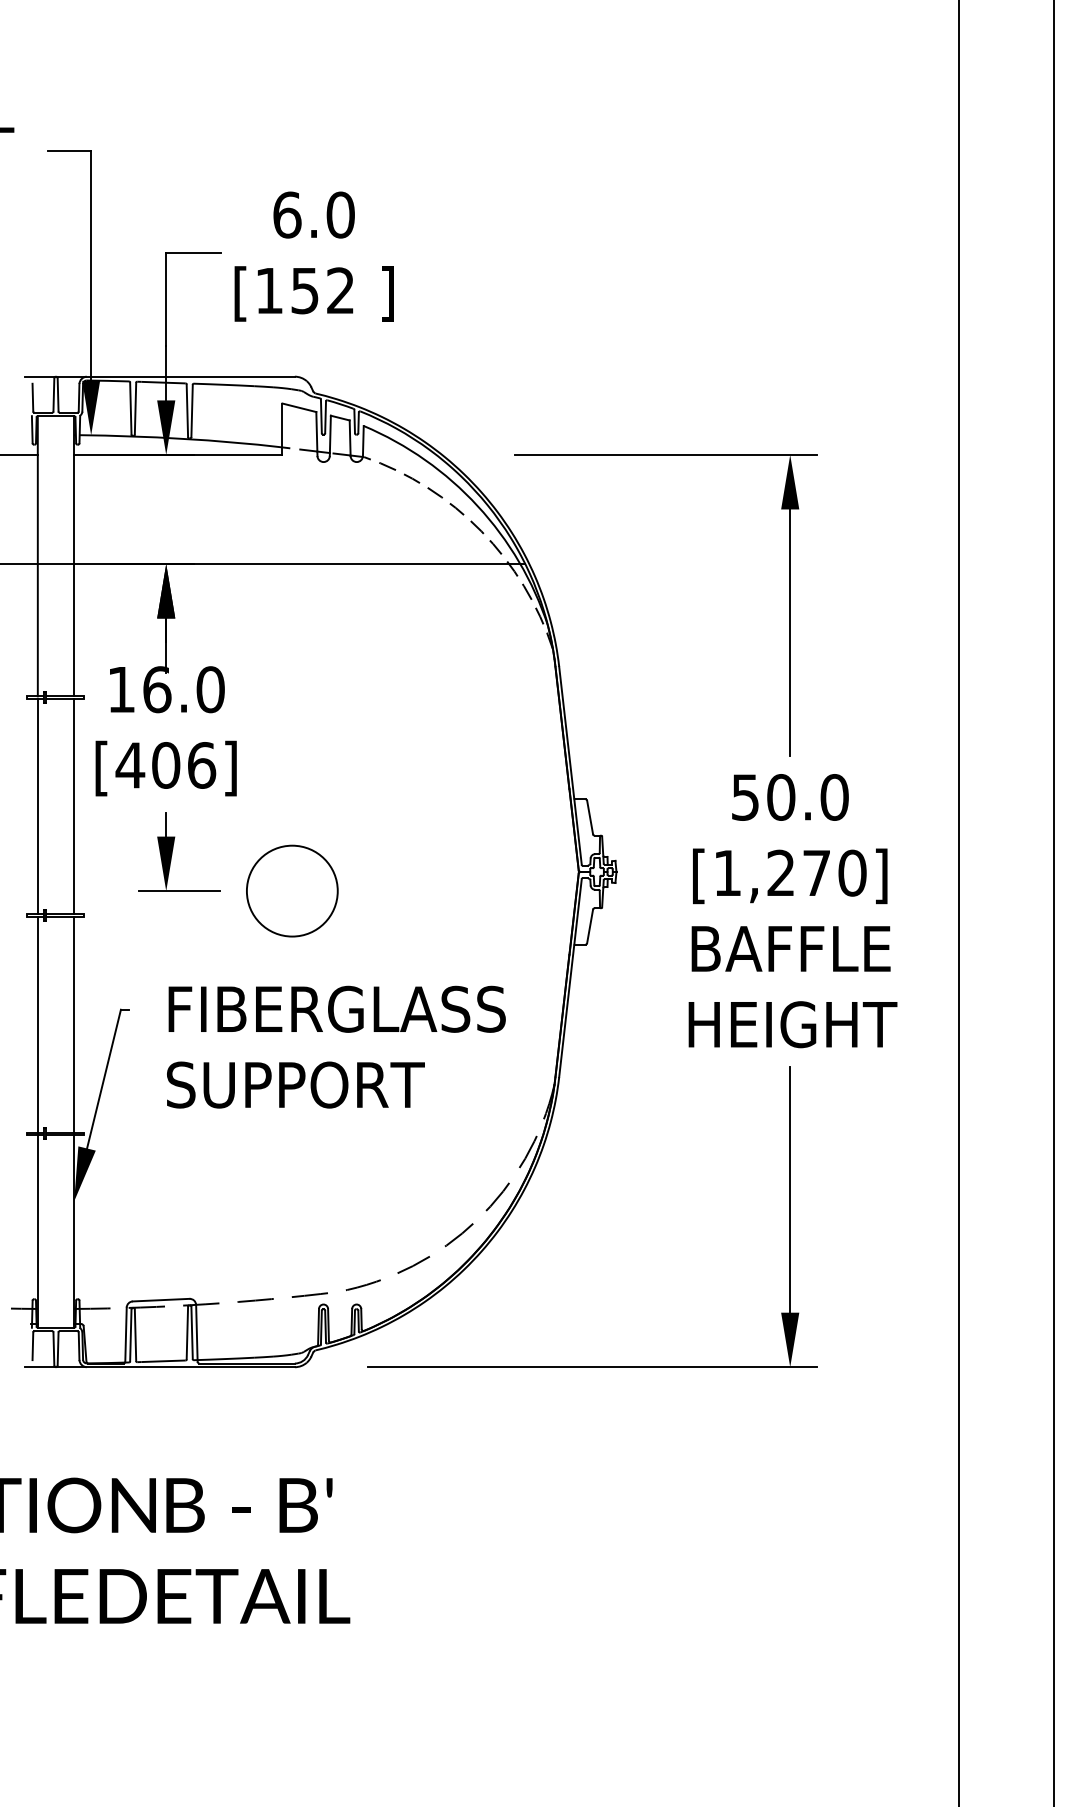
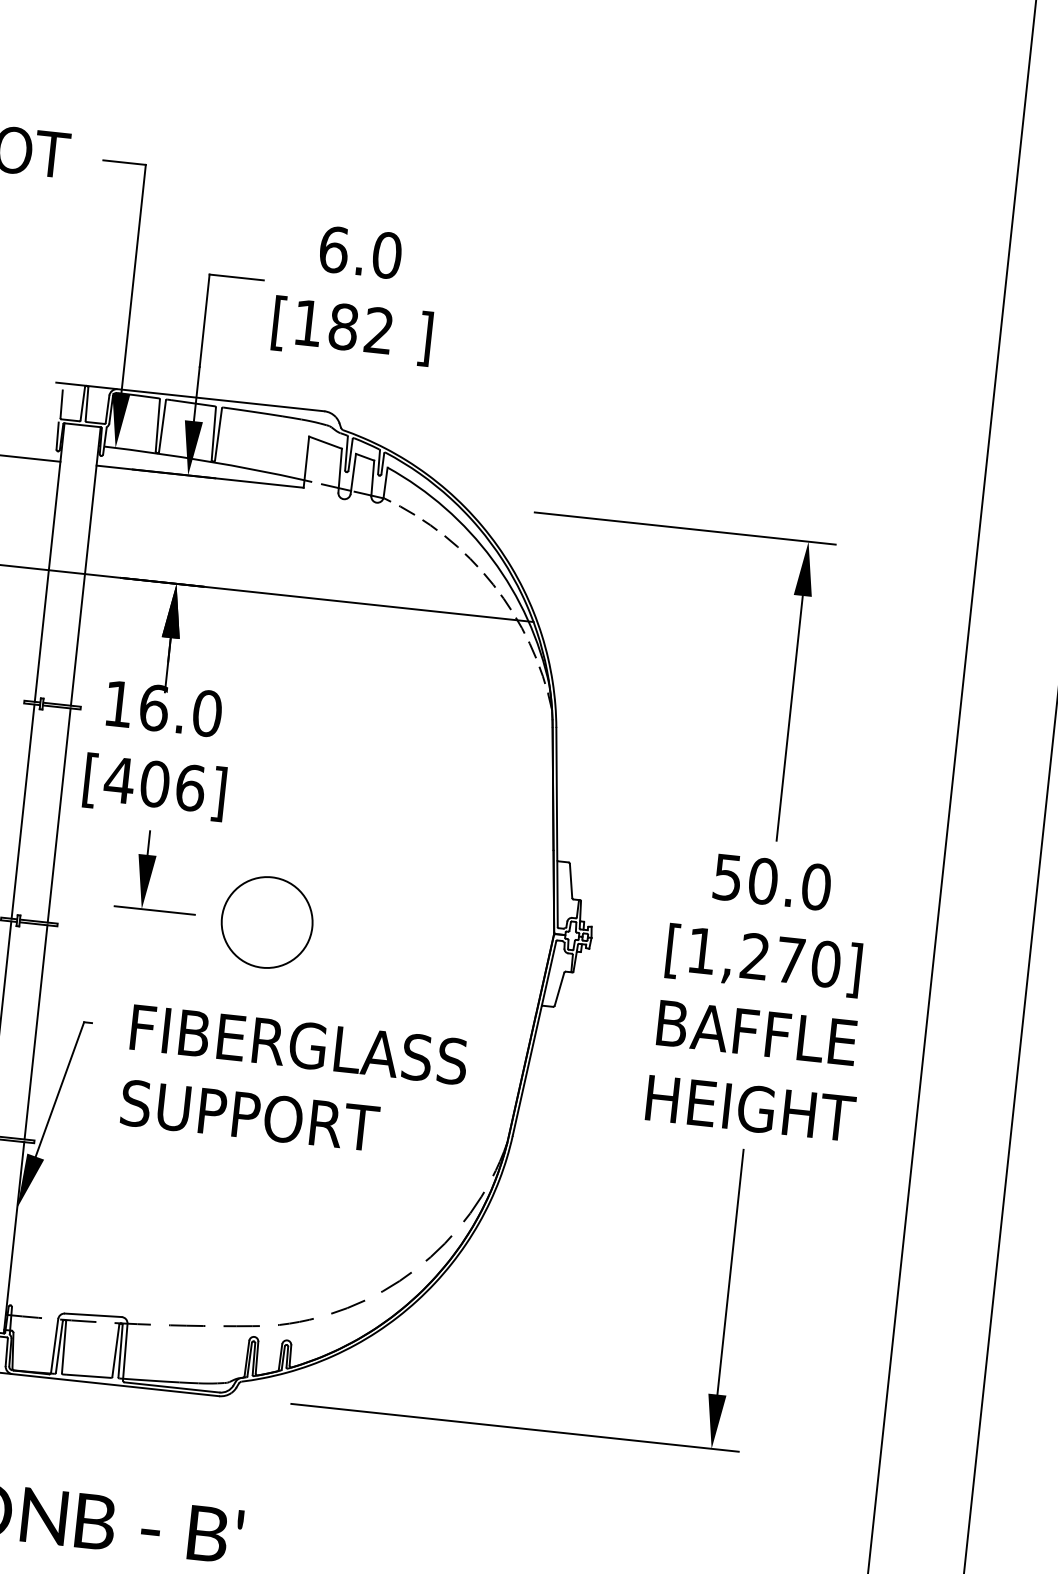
text: (305, 290) -> (344, 326), [152 -> [182

